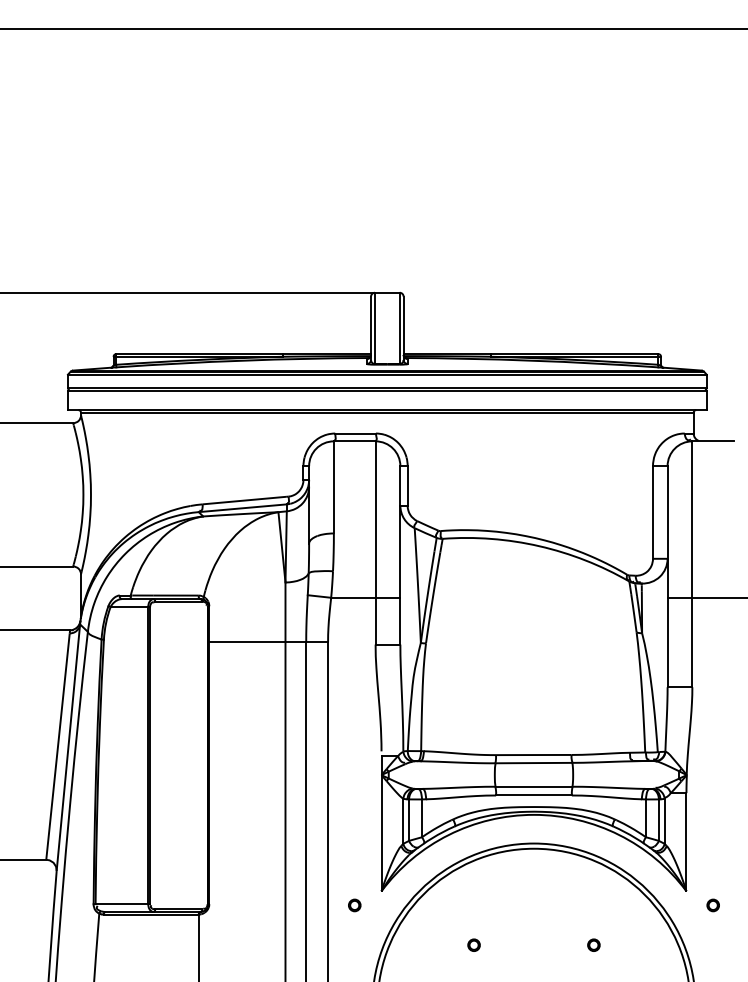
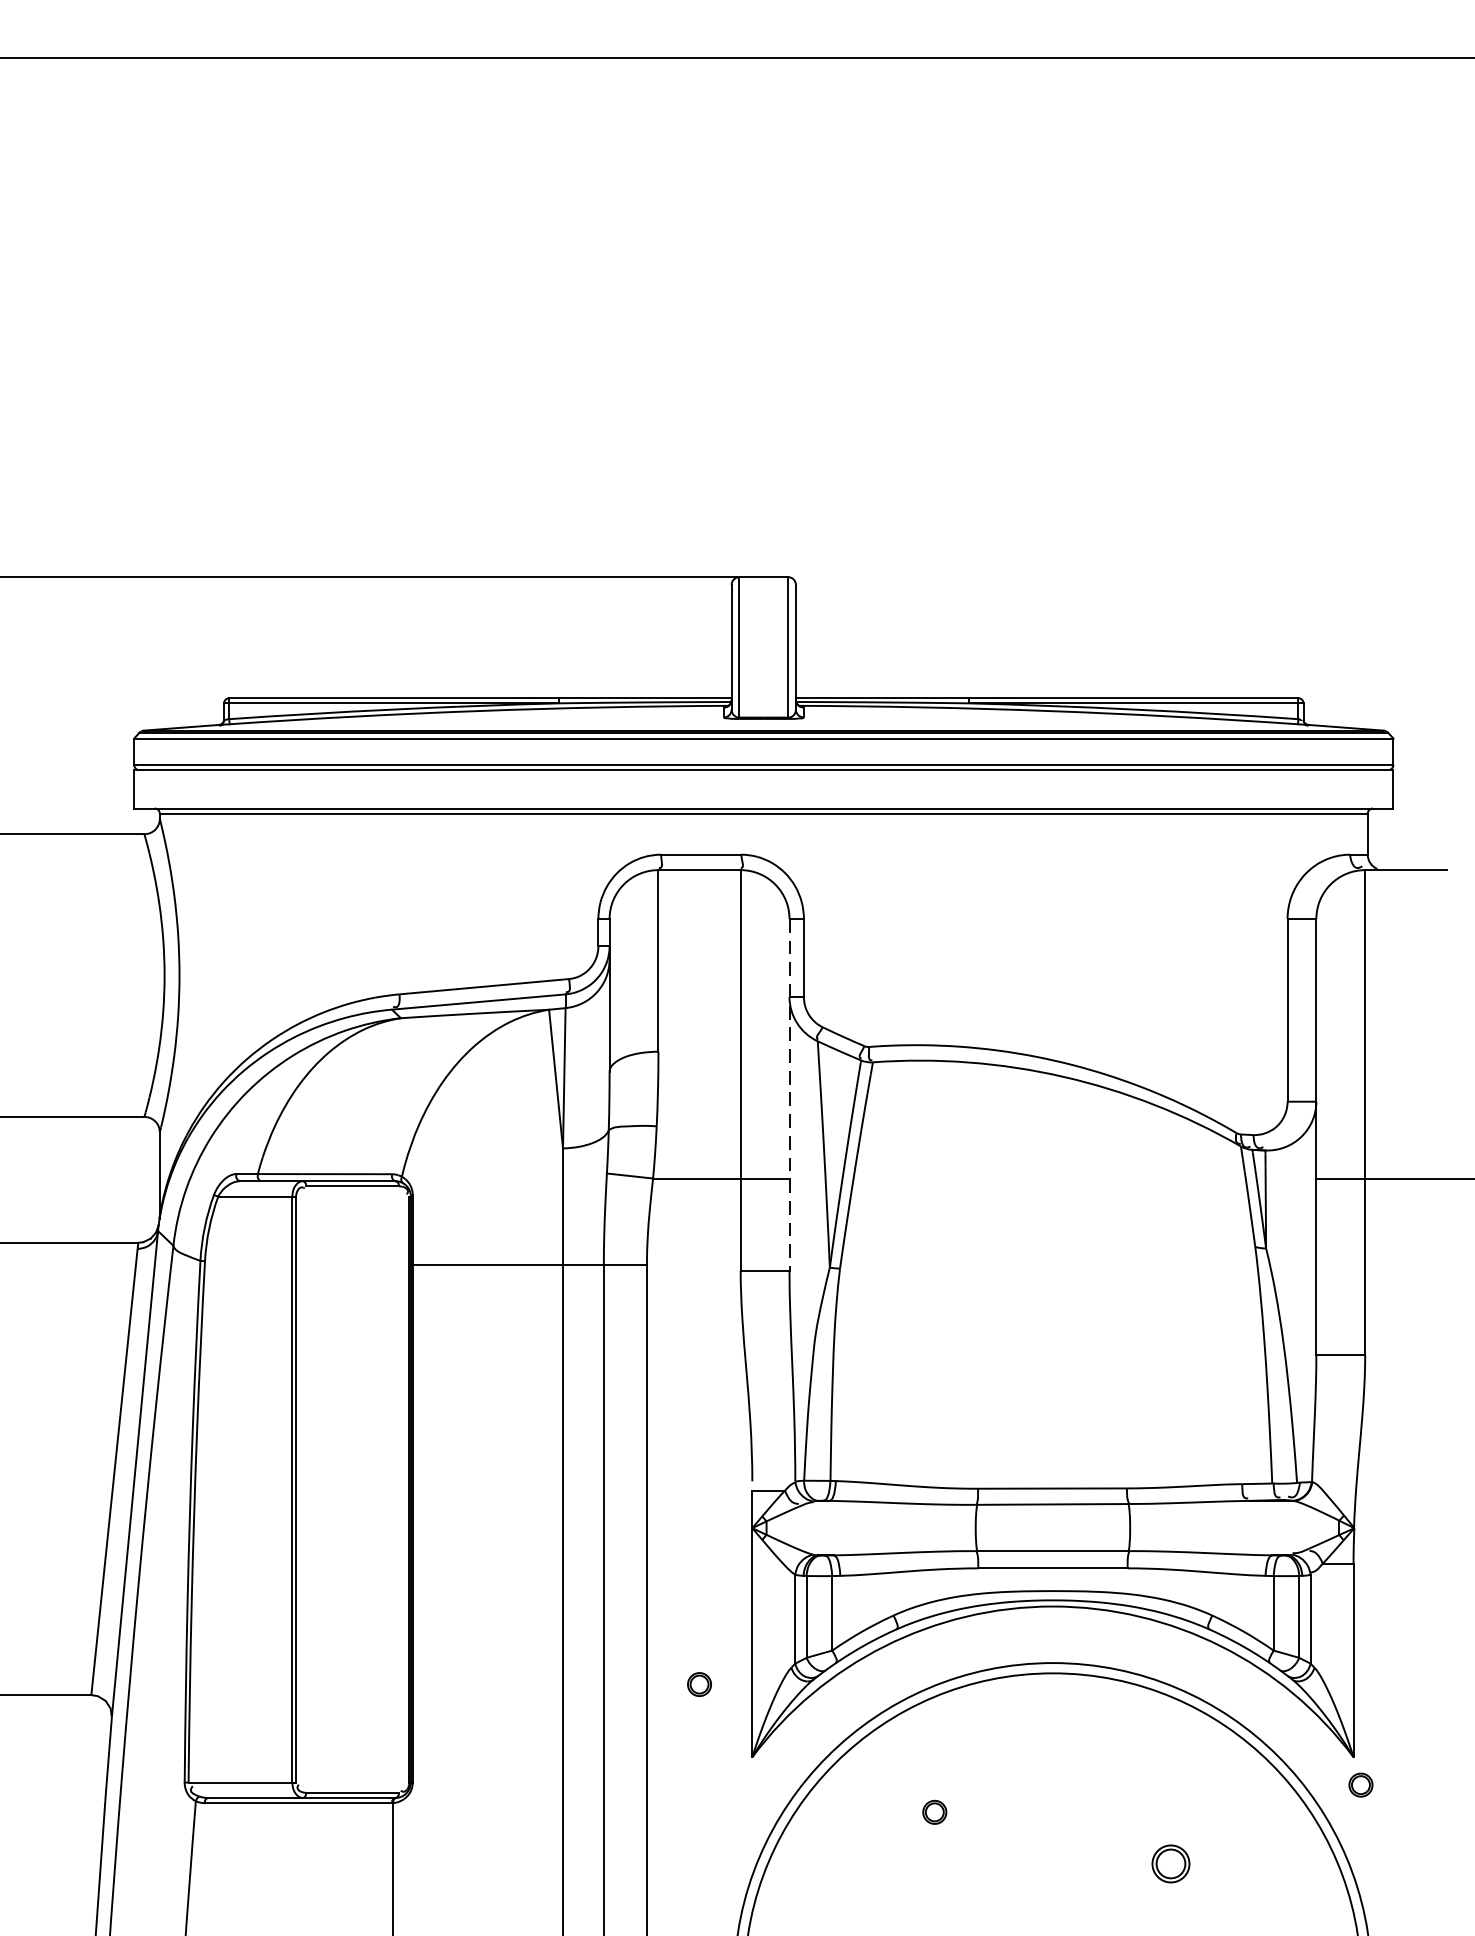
line: (400, 555) -> (789, 1095), solid -> dashed
part: (354, 905) -> (699, 1684), moved
part: (712, 905) -> (1359, 1785), moved
circle: (473, 944) -> (933, 1810), moved
circle: (593, 944) -> (1170, 1862), size x1.6

